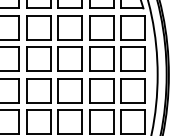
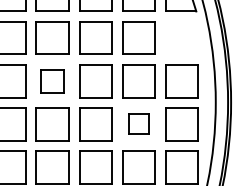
part: (132, 27) -> (181, 37), removed
part: (38, 59) -> (52, 81), size x0.7
part: (101, 91) -> (138, 124), size x0.6

